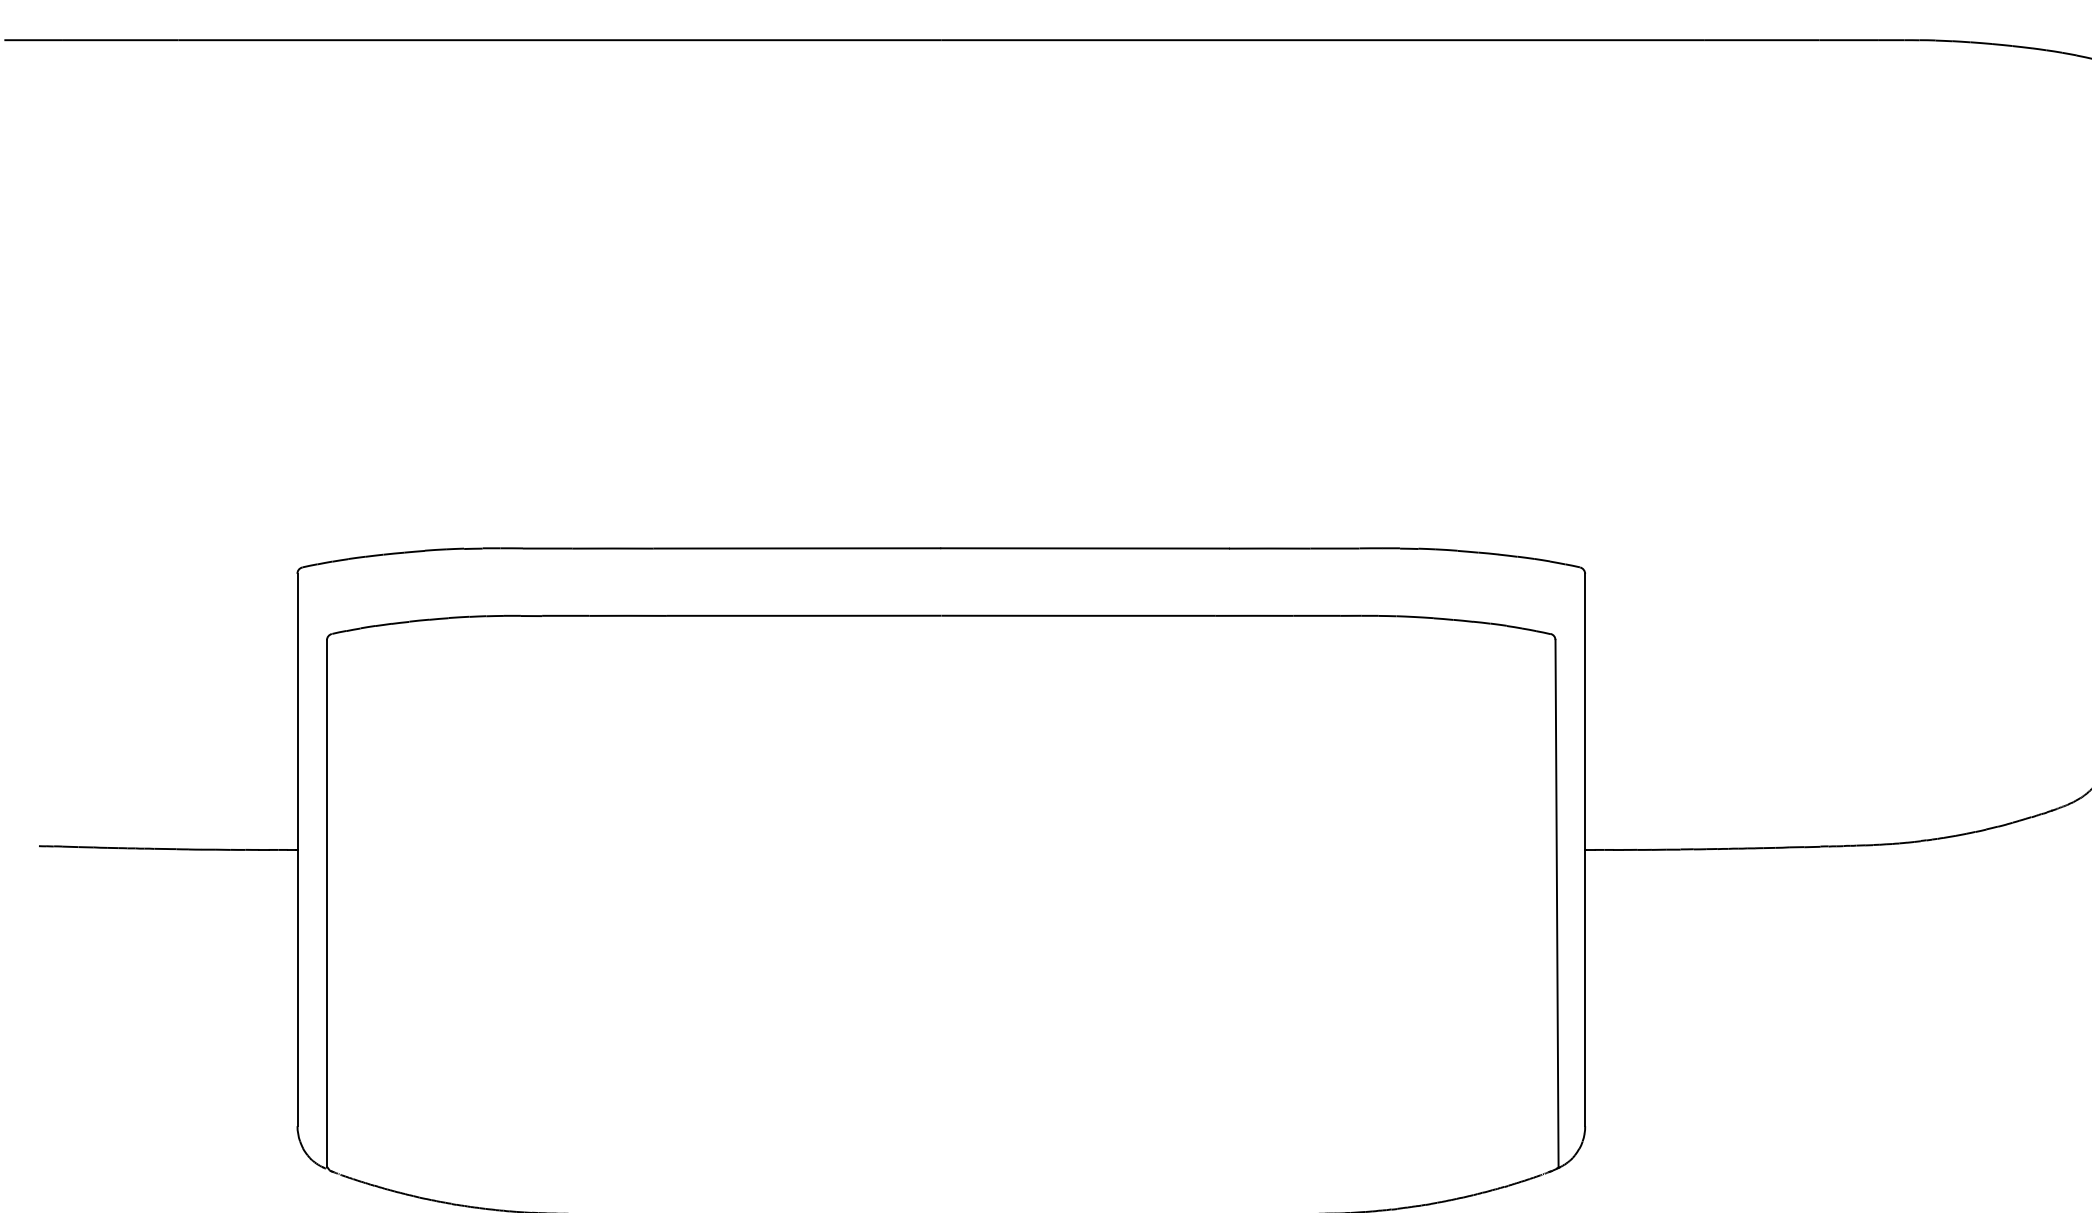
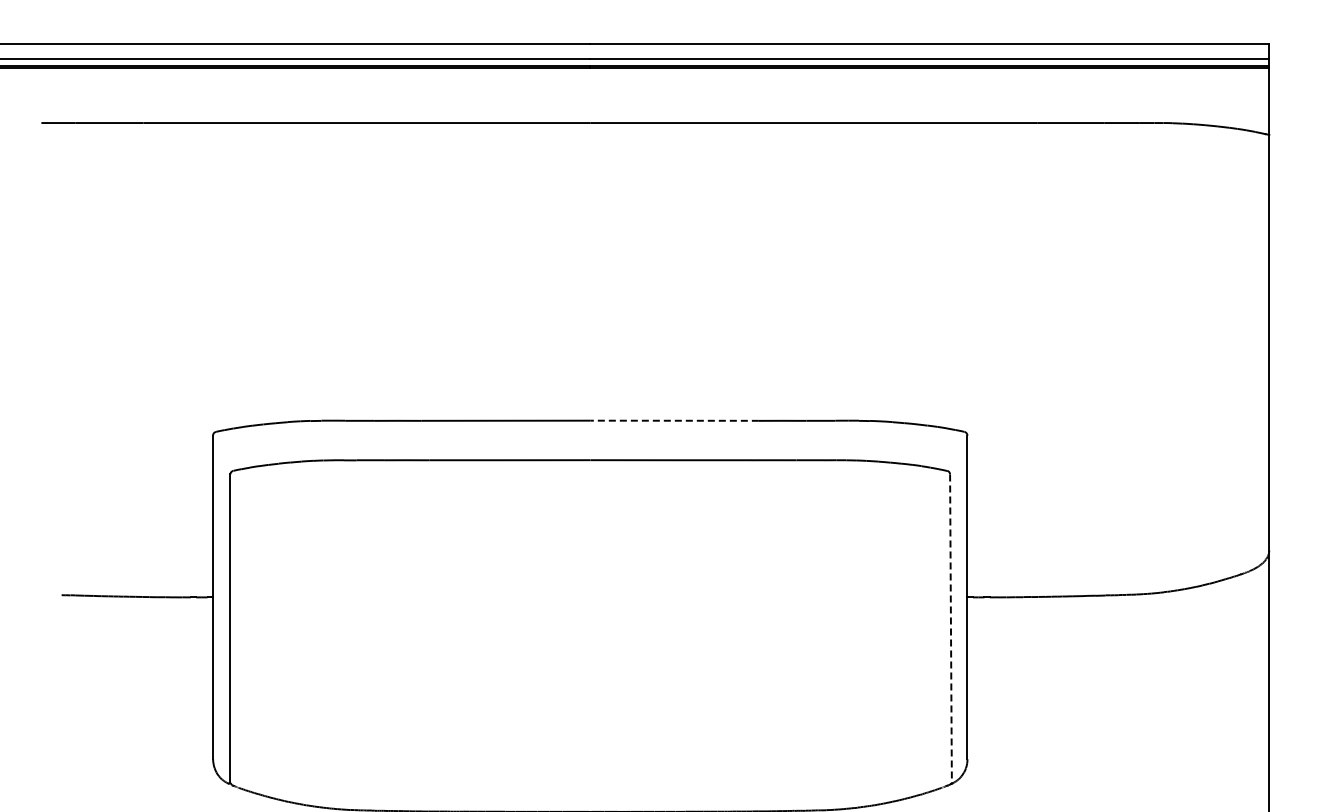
line: (1085, 547) -> (674, 420), solid -> dashed
line: (1556, 904) -> (950, 629), solid -> dashed

